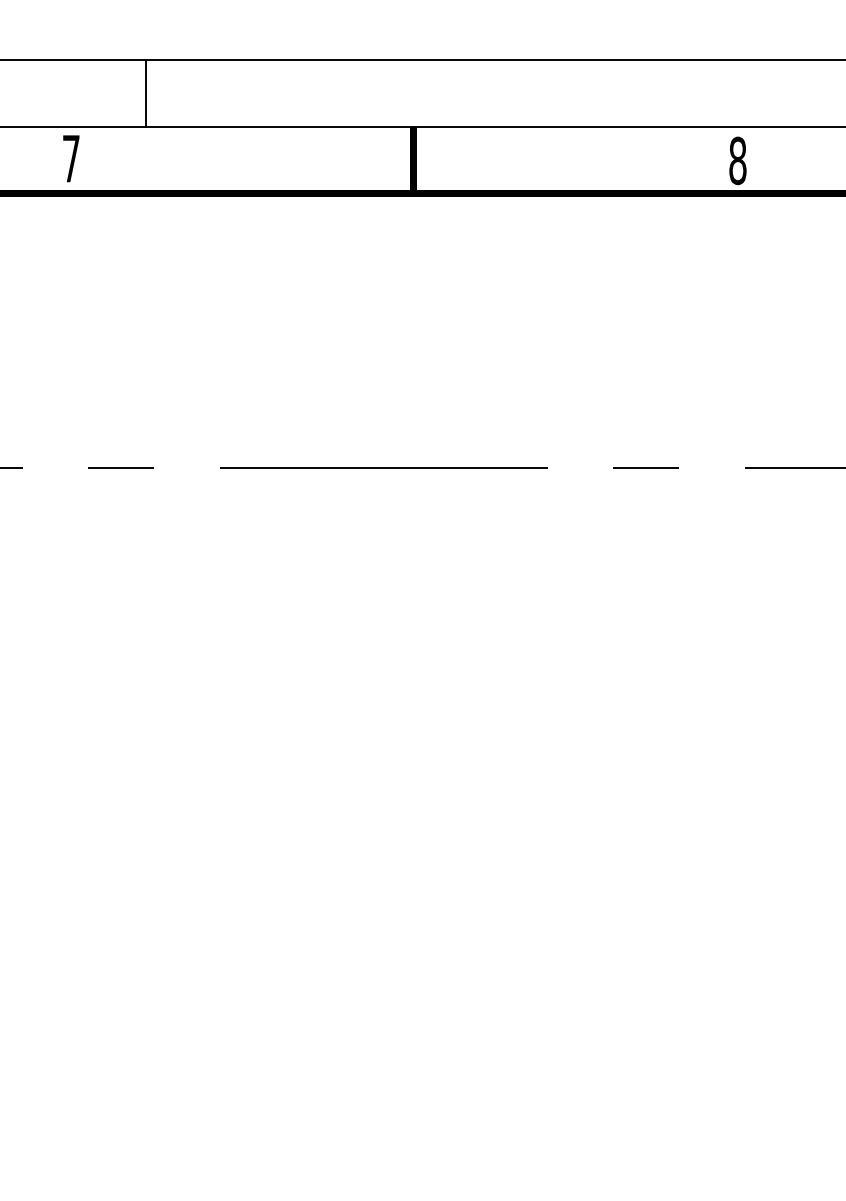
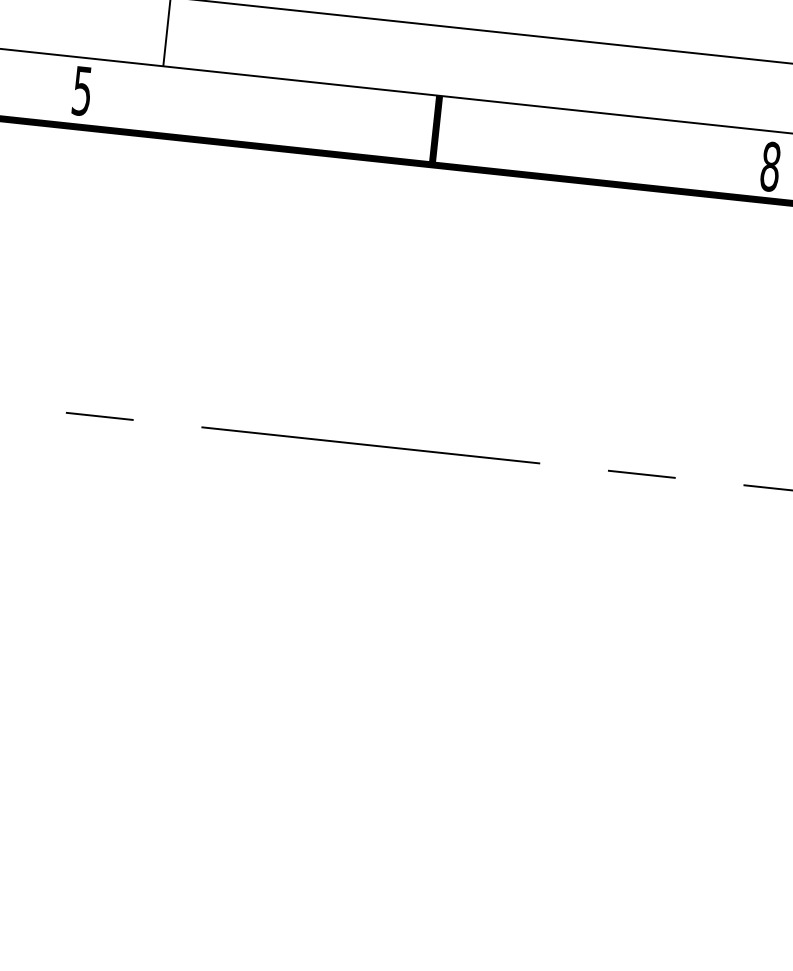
text: (71, 159) -> (82, 91), 7 -> 5

